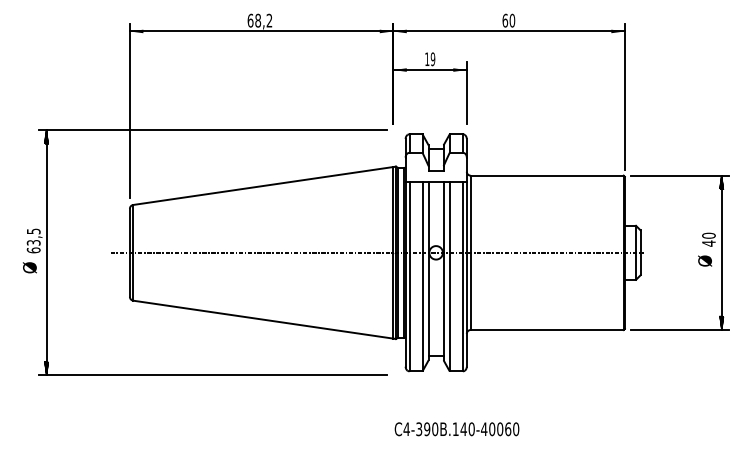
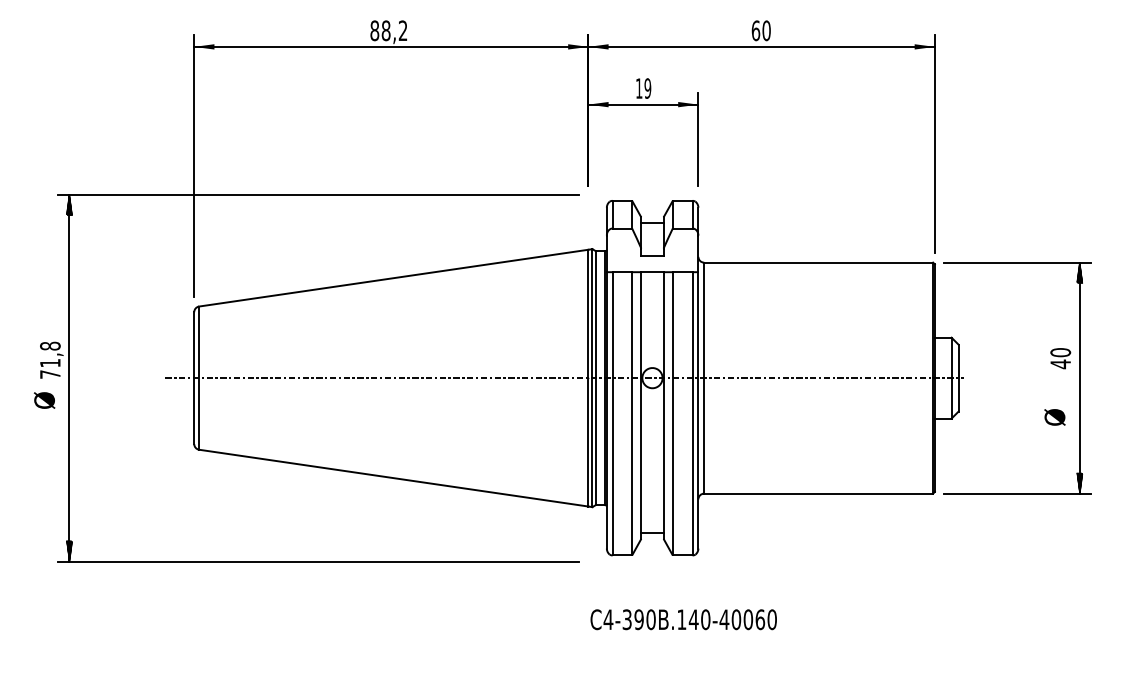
text: (250, 20) -> (374, 30), 68,2 -> 88,2
text: (33, 240) -> (49, 359), 63,5 -> 71,8
text: (704, 260) -> (1054, 416), moved
text: (456, 429) -> (682, 620), moved

